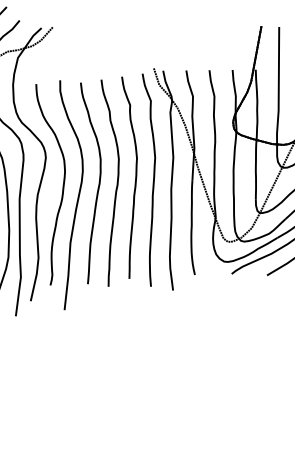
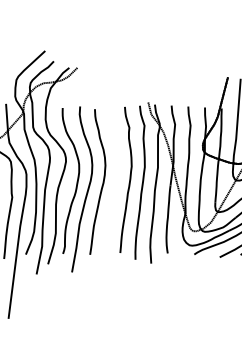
curve: (116, 181) -> (115, 182), removed

